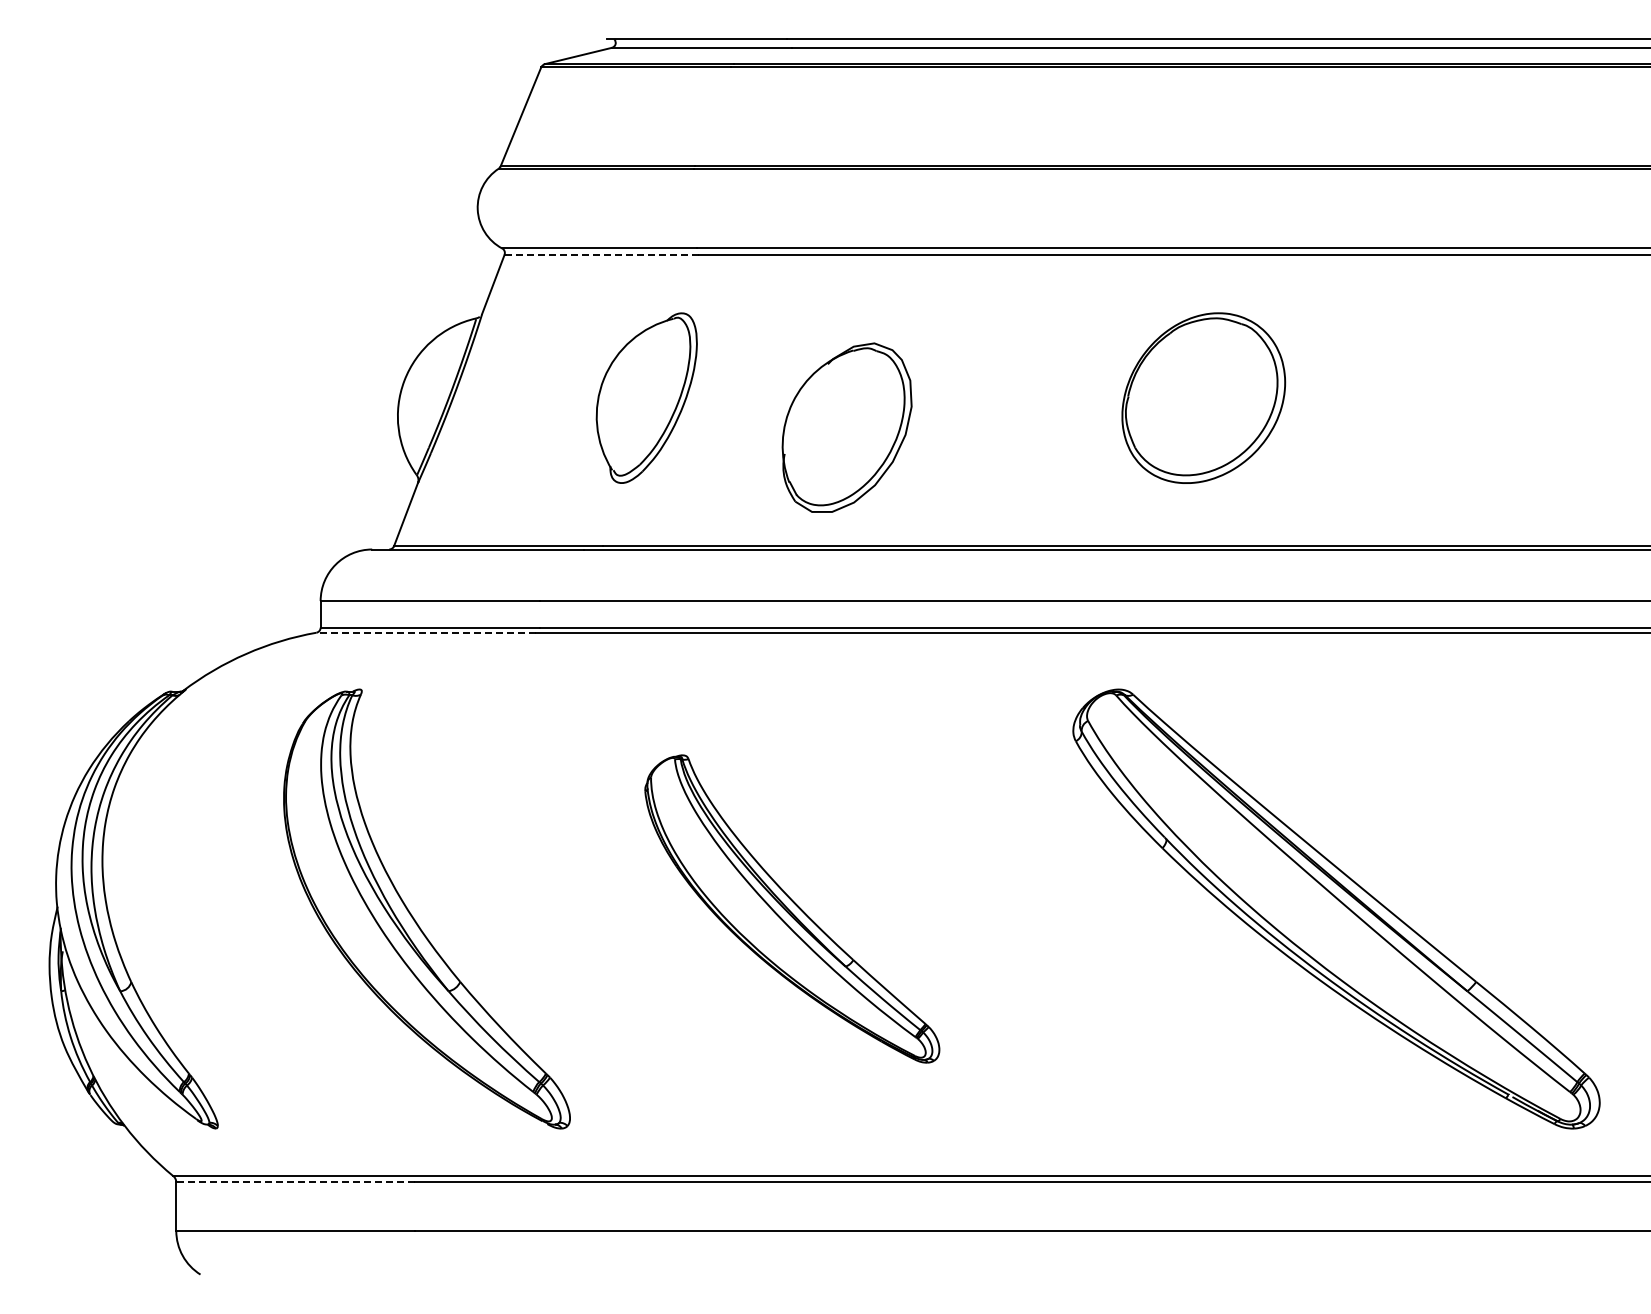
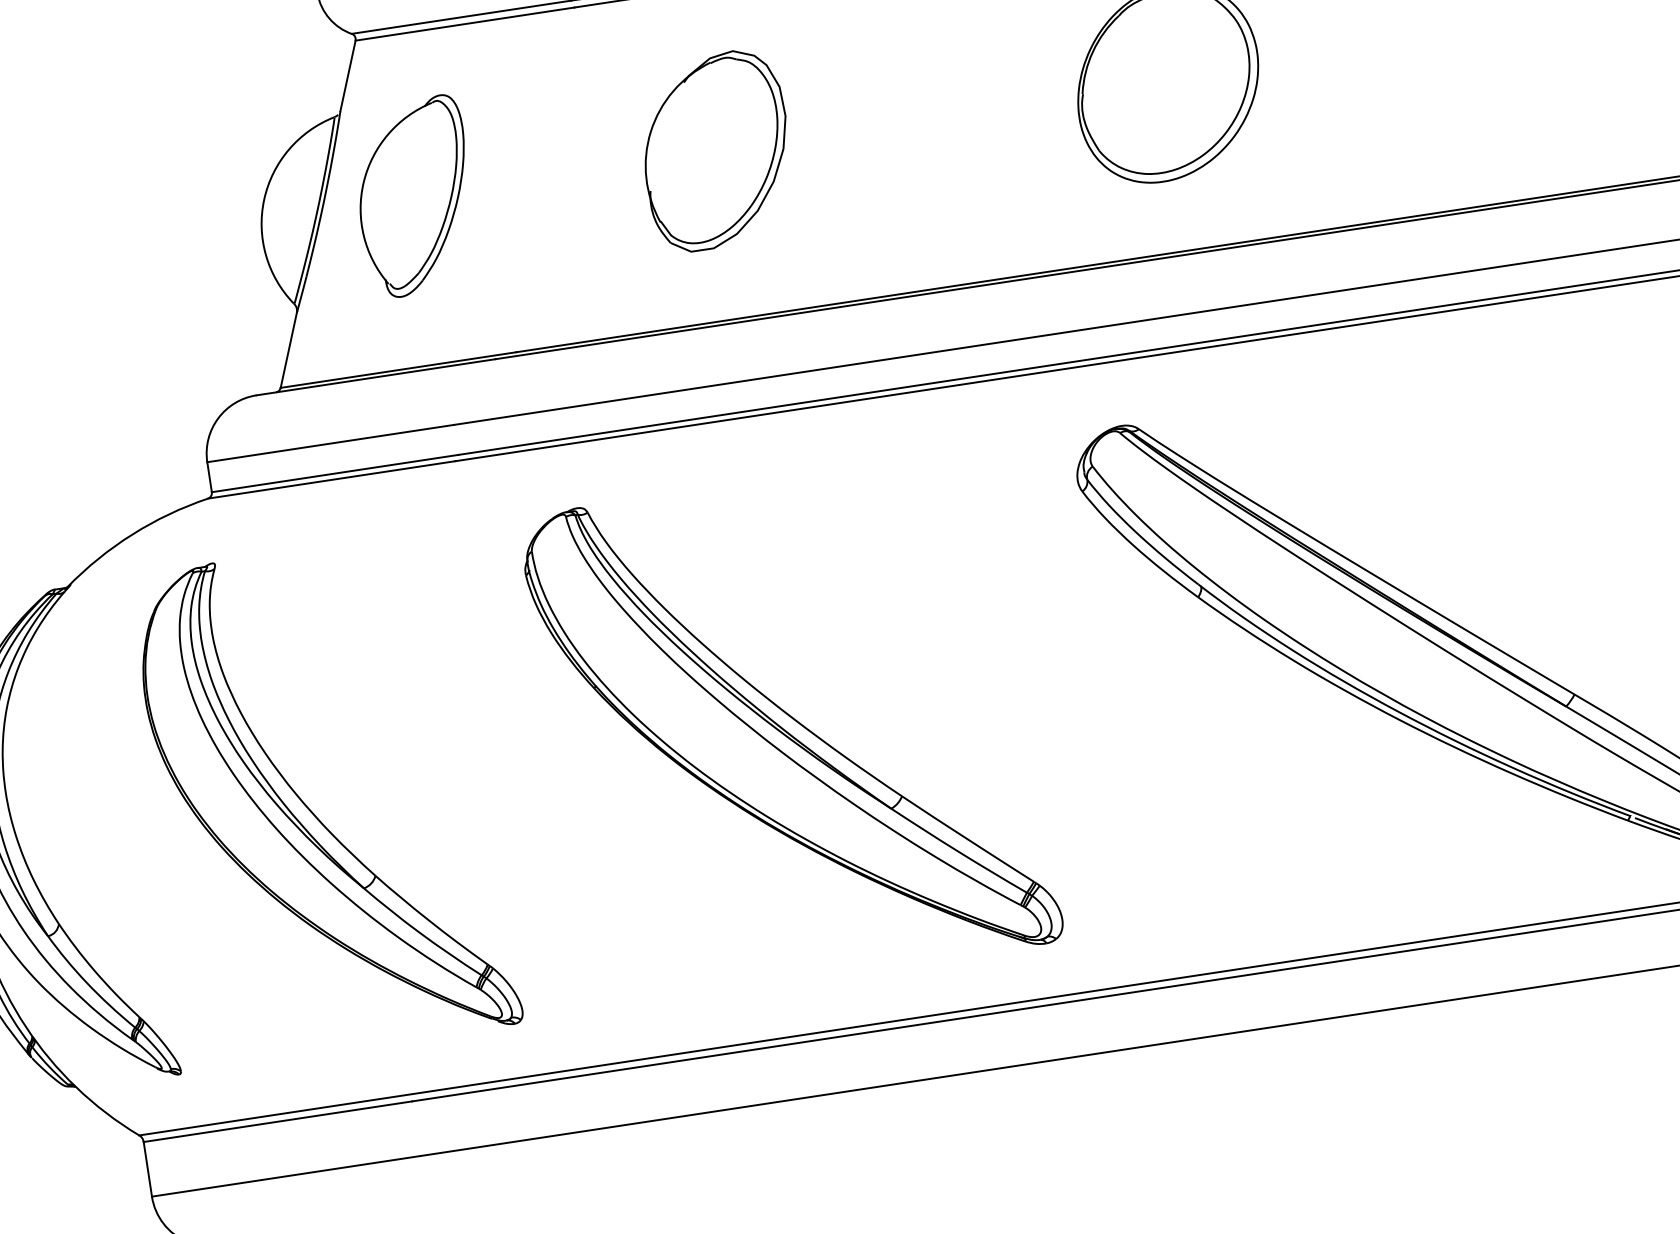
line: (601, 254) -> (464, 23), dashed -> solid
part: (646, 397) -> (414, 196), moved
part: (846, 427) -> (715, 150), moved
line: (426, 632) -> (331, 479), dashed -> solid
part: (792, 908) -> (791, 728), size x1.43
part: (413, 916) -> (311, 810), moved
line: (294, 1182) -> (276, 1121), dashed -> solid

